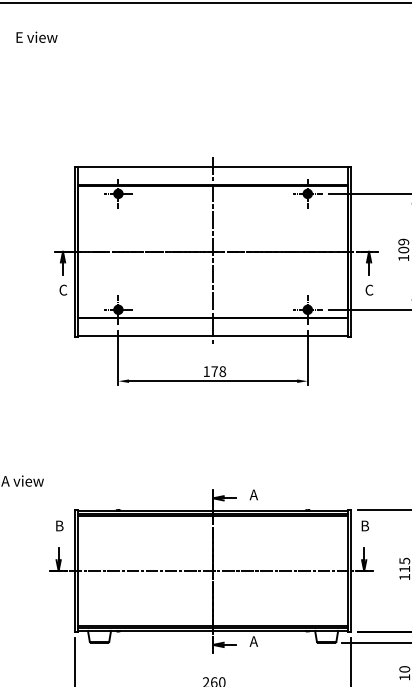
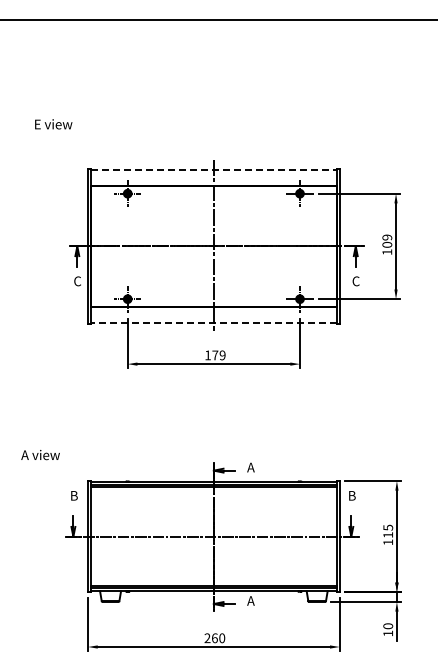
text: (36, 37) -> (53, 124), moved
line: (212, 167) -> (213, 169), solid -> dashed
line: (212, 336) -> (213, 323), solid -> dashed
text: (222, 371) -> (222, 355), 178 -> 179

